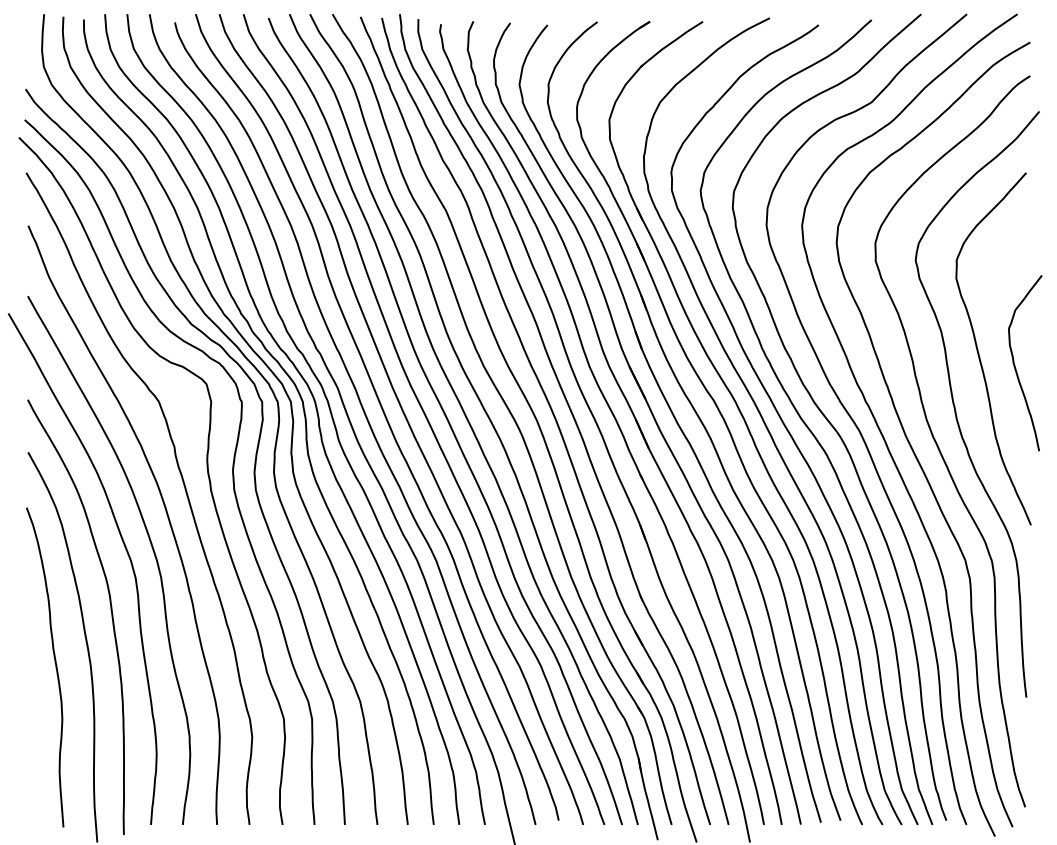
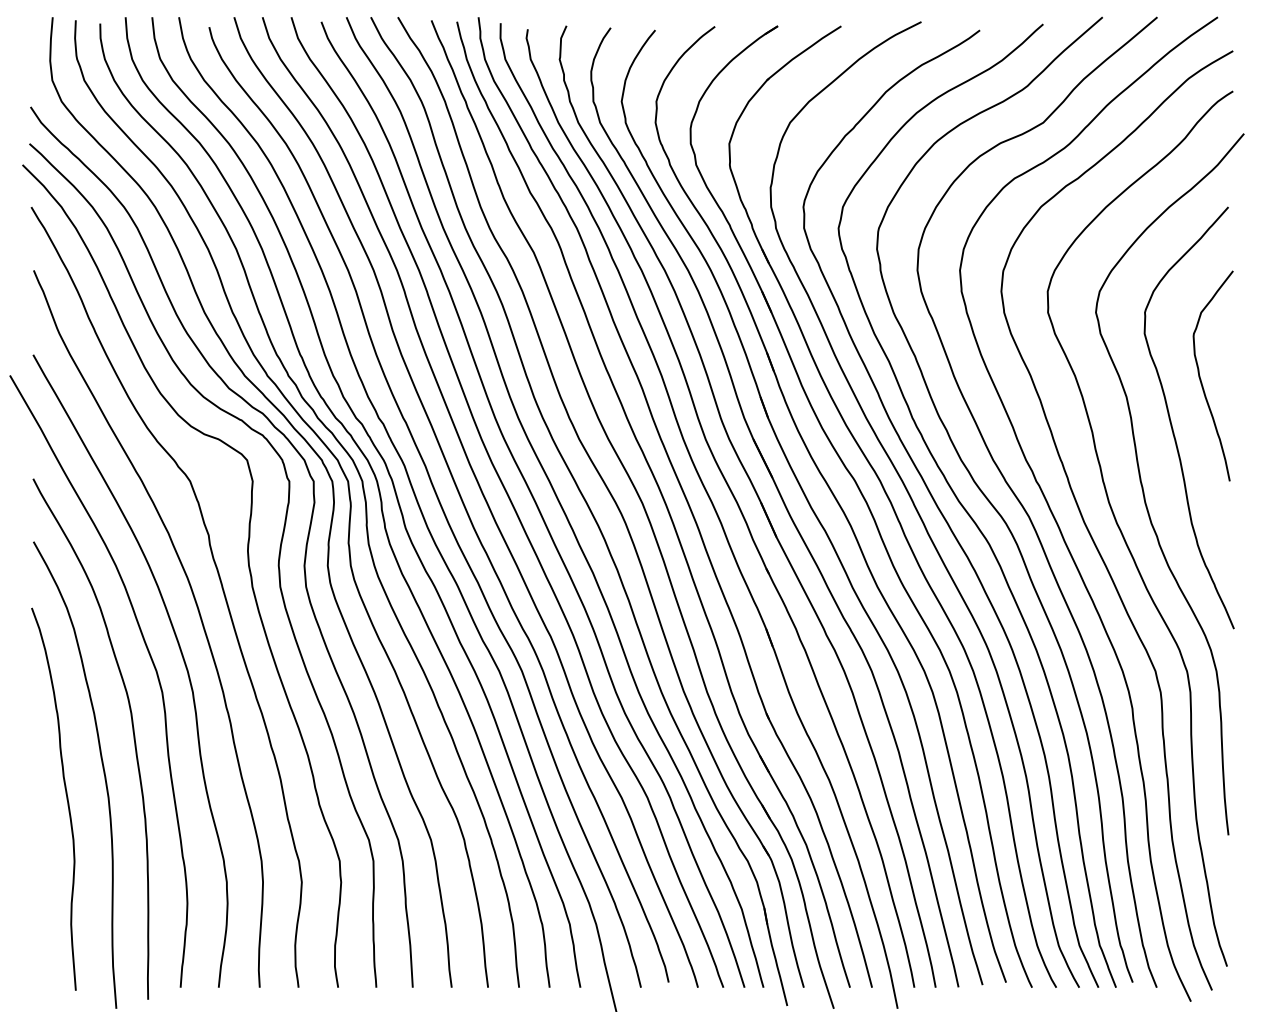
curve: (1015, 366) -> (1201, 379), moved

